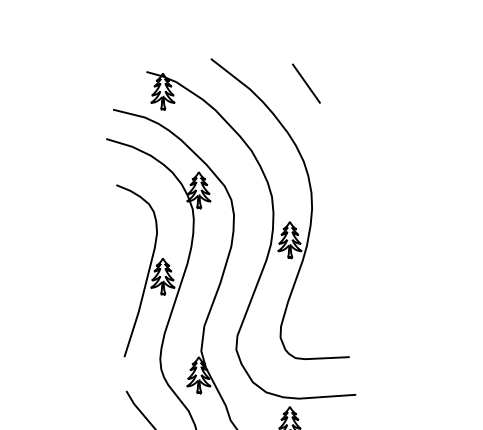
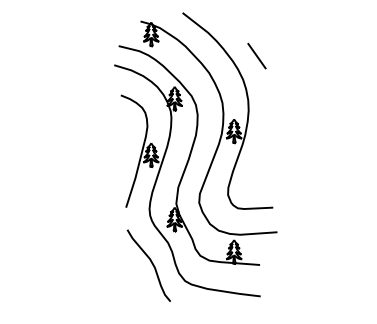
line: (305, 82) -> (256, 55), moved

